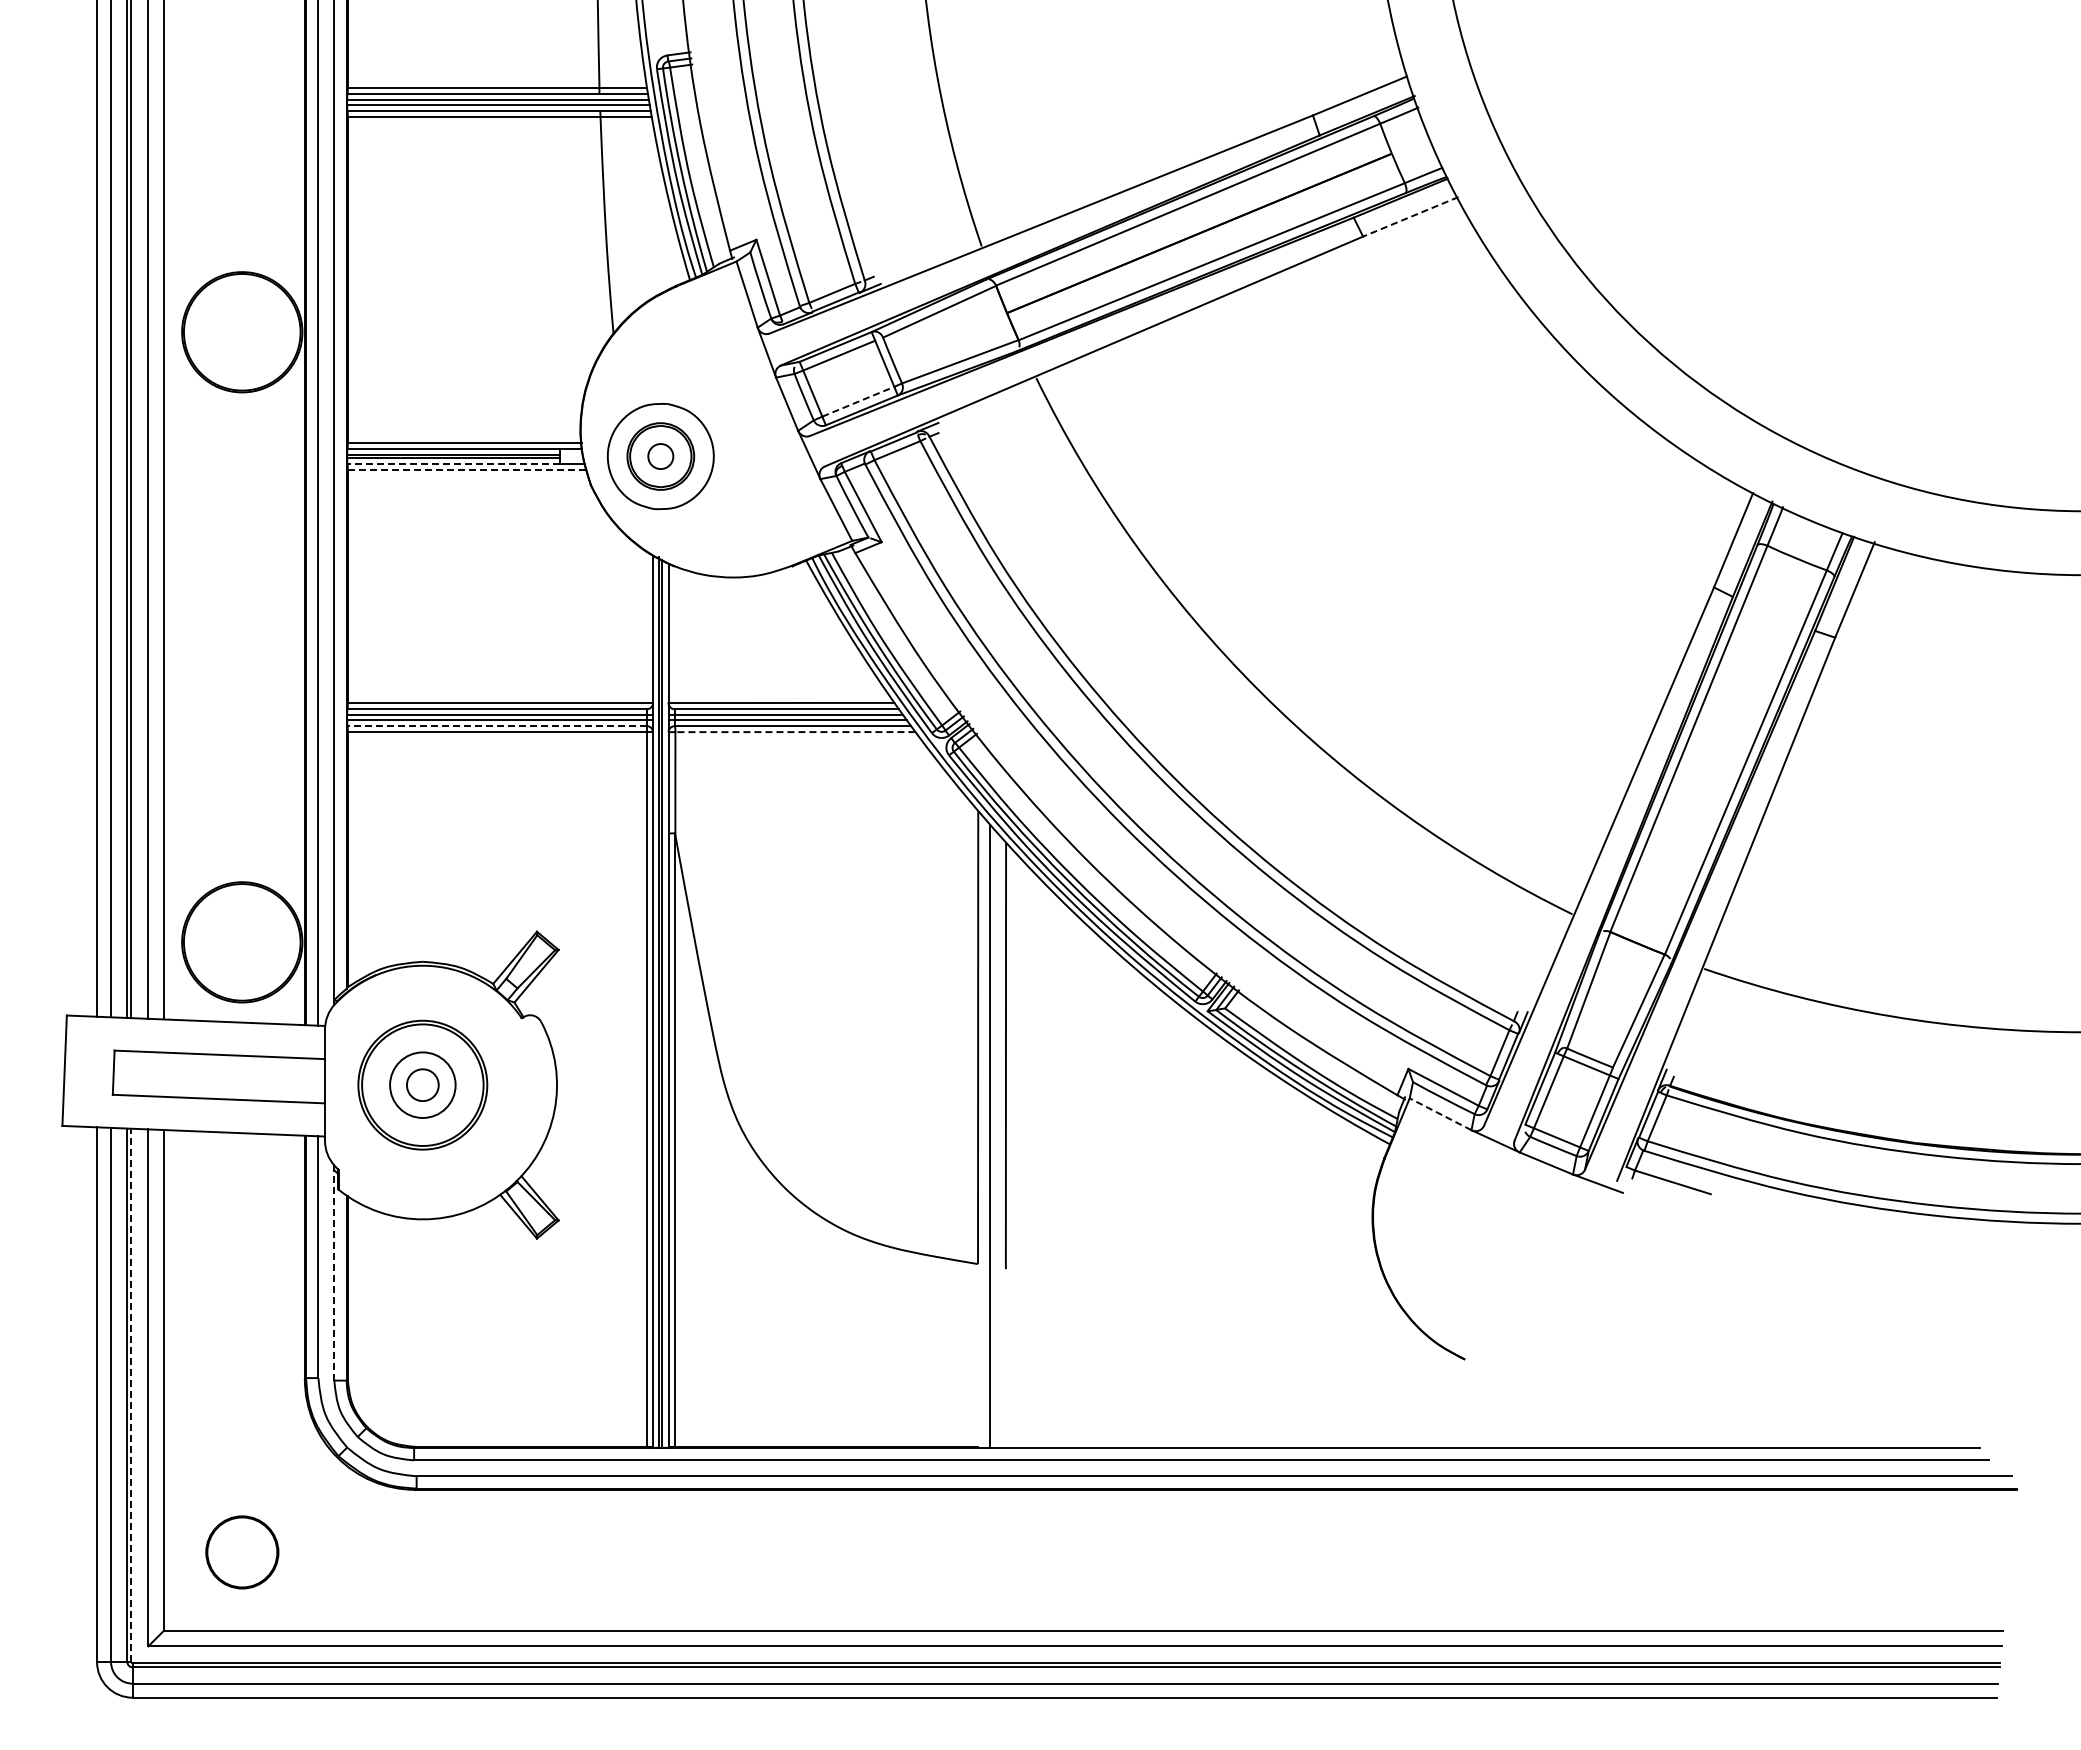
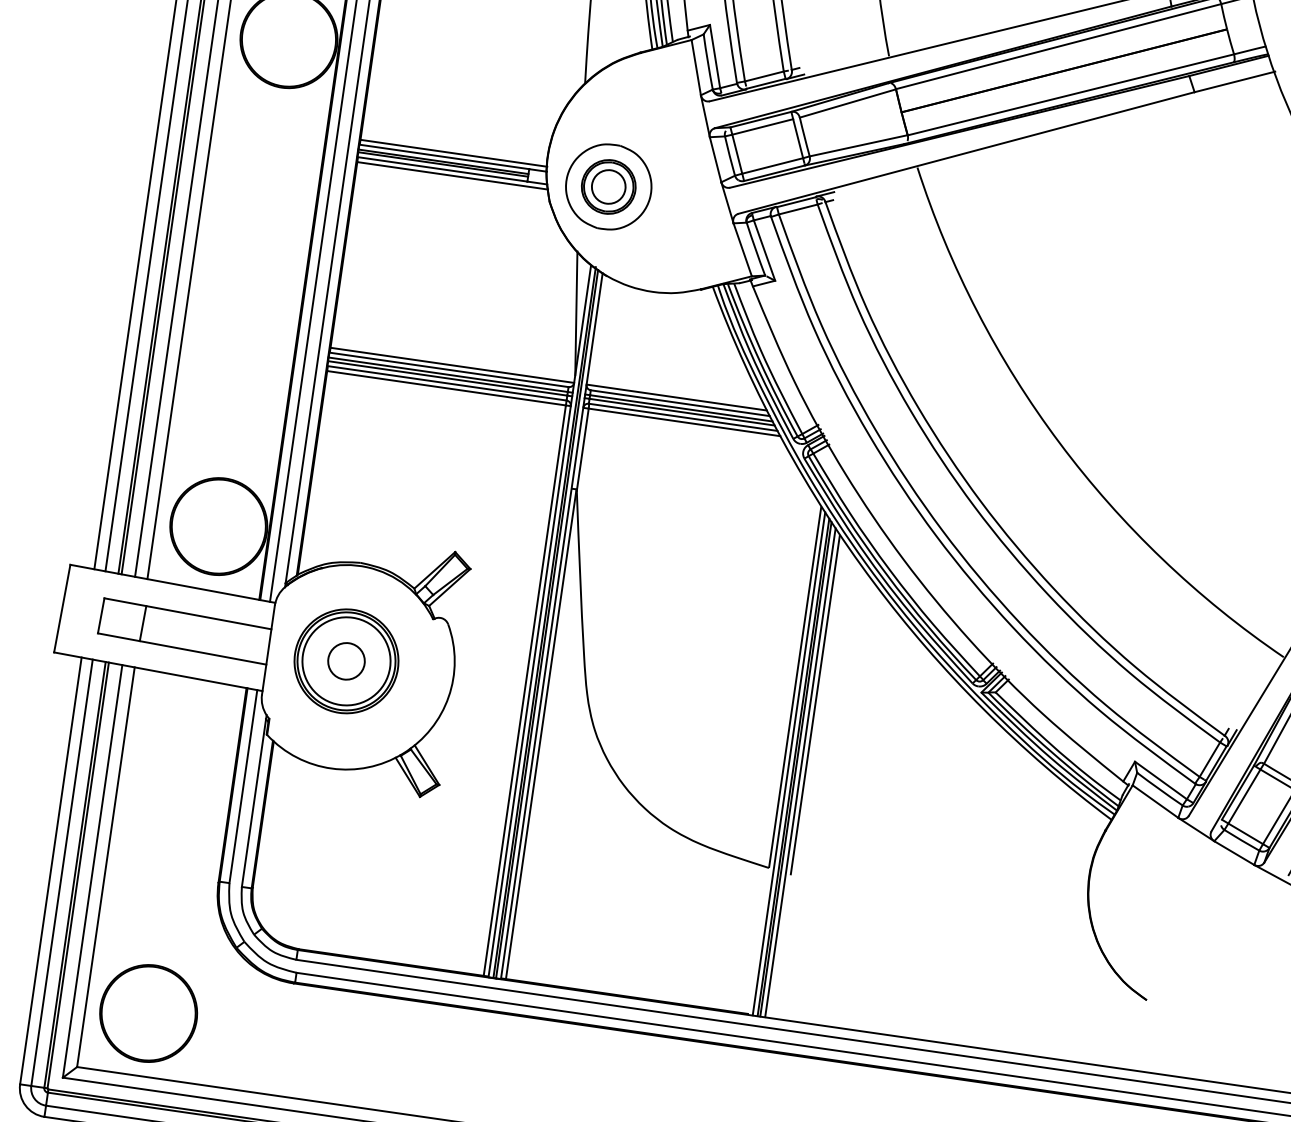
line: (1410, 216) -> (1234, 81), dashed -> solid
line: (858, 401) -> (772, 165), dashed -> solid
circle: (660, 456) -> (608, 186), size x1.67
line: (453, 464) -> (442, 169), dashed -> solid
line: (467, 470) -> (452, 175), dashed -> solid
line: (643, 617) -> (576, 313), added
line: (497, 726) -> (447, 383), dashed -> solid
line: (794, 732) -> (683, 422), dashed -> solid
line: (166, 1074) -> (143, 623), added
circle: (422, 1084) -> (346, 660), size x1.43
circle: (422, 1084) -> (346, 660), size x1.67
line: (1440, 1114) -> (1155, 801), dashed -> solid
line: (984, 1132) -> (789, 763), added
line: (993, 1137) -> (795, 768), added
line: (999, 1141) -> (800, 772), added
line: (334, 1274) -> (254, 802), dashed -> solid
line: (131, 1395) -> (78, 875), dashed -> solid
part: (242, 1552) -> (148, 1013), size x1.67

